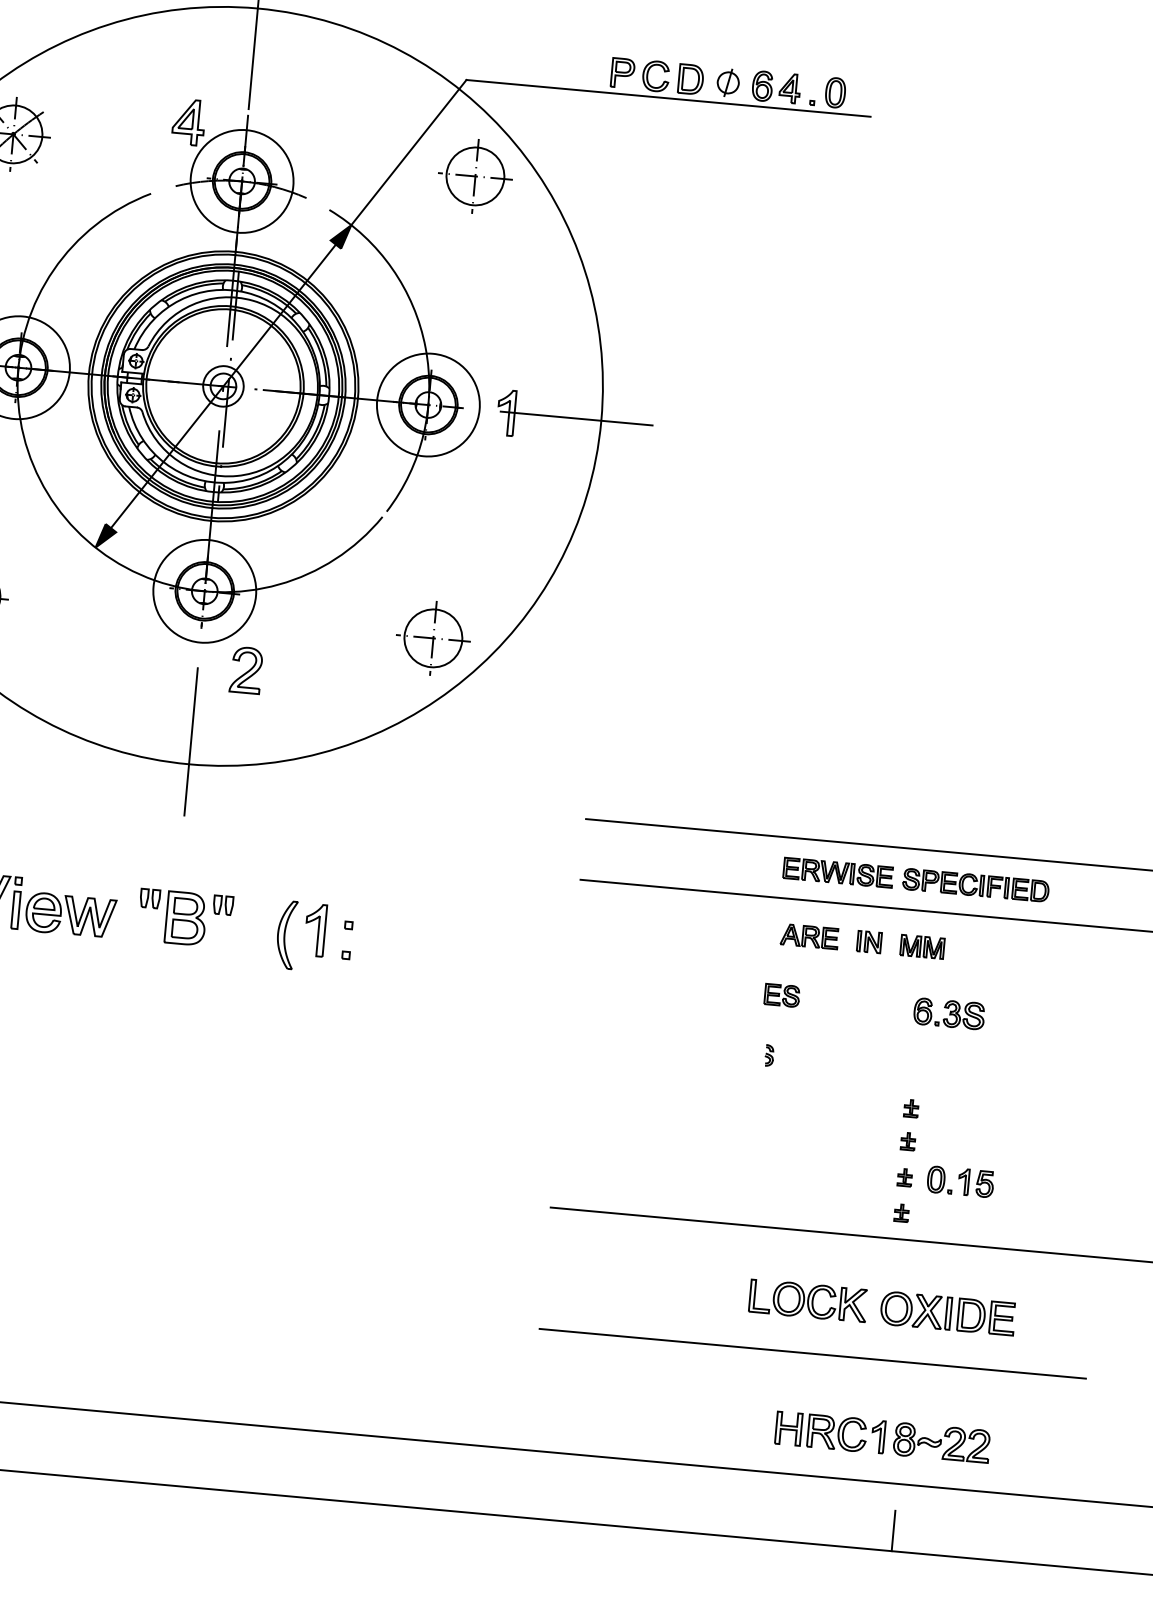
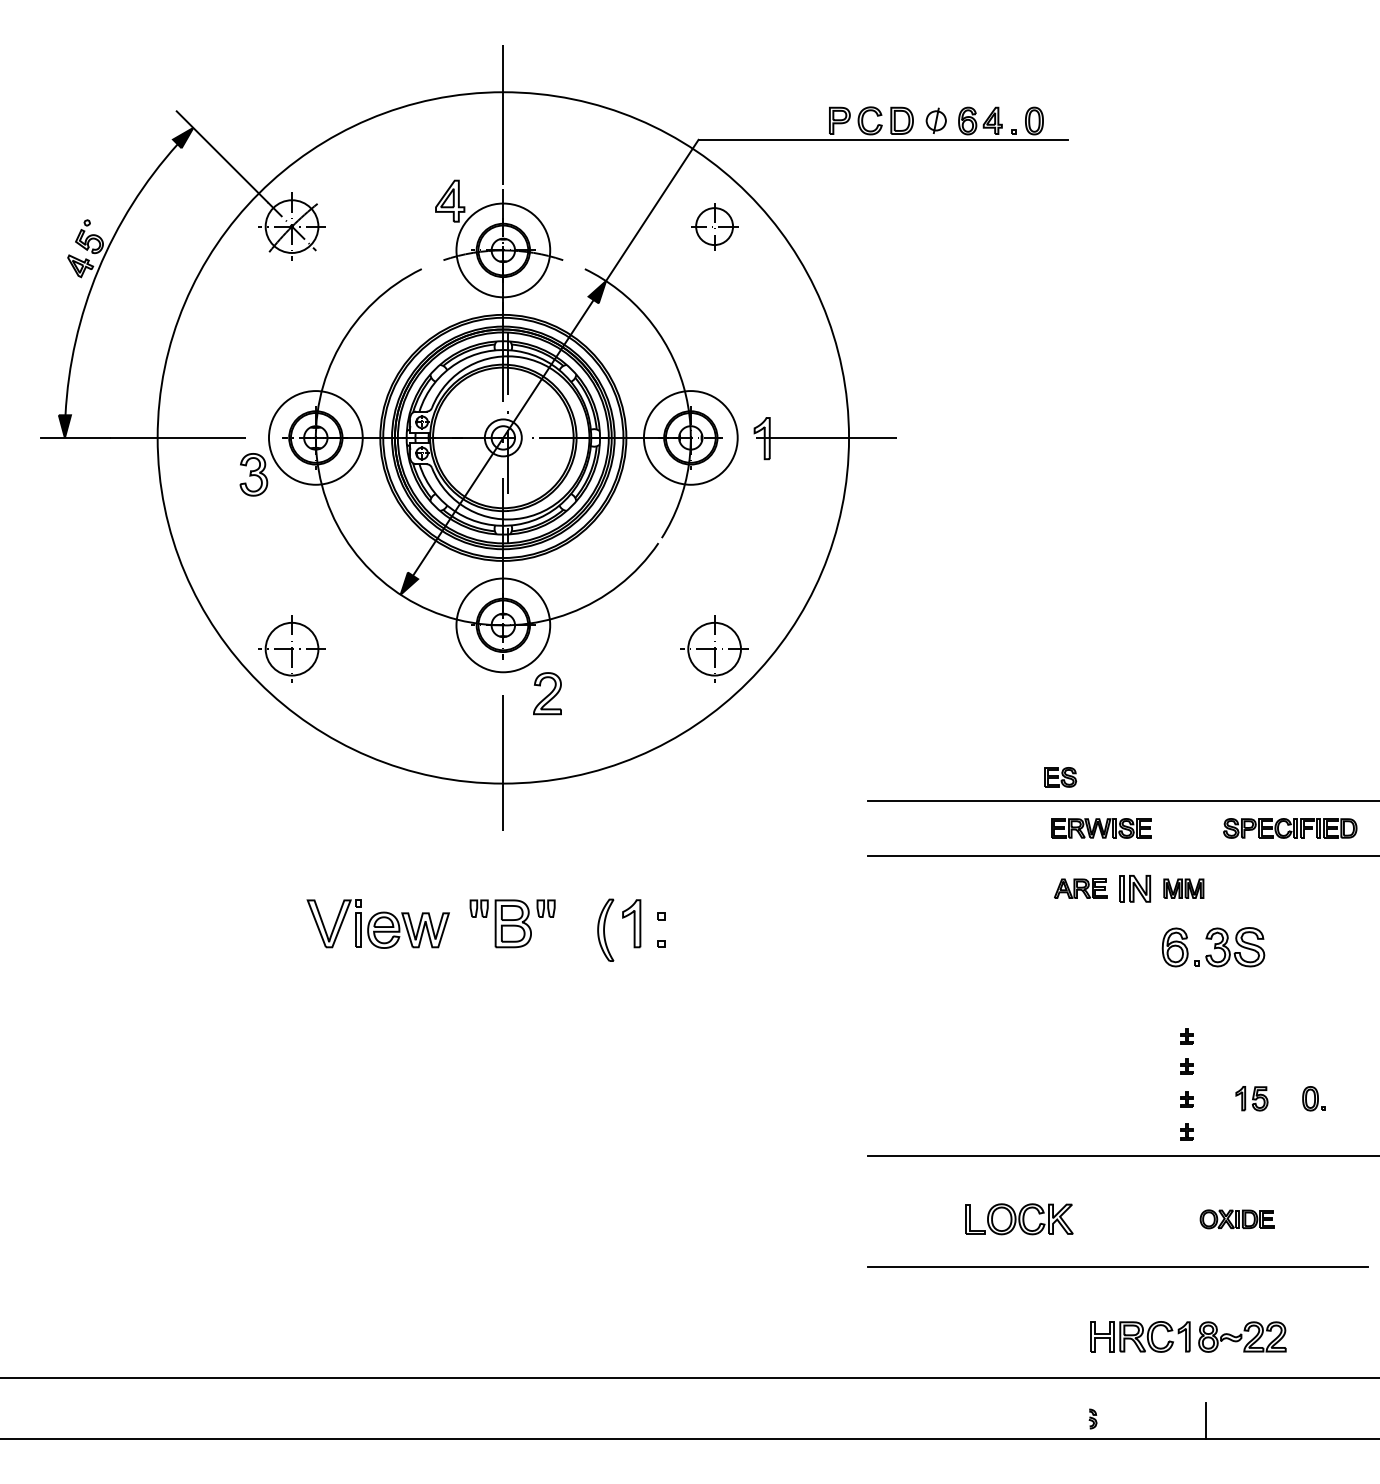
part: (475, 176) -> (714, 226), size x0.7
part: (976, 885) -> (1290, 828), moved
part: (869, 941) -> (1135, 888), size x1.4
part: (782, 995) -> (1060, 777), moved
part: (949, 1013) -> (1213, 946), size x1.6
part: (768, 1055) -> (1092, 1418), moved
part: (939, 1179) -> (1313, 1098), moved
part: (808, 1301) -> (1019, 1219), moved
part: (947, 1313) -> (1236, 1219), size x0.6

